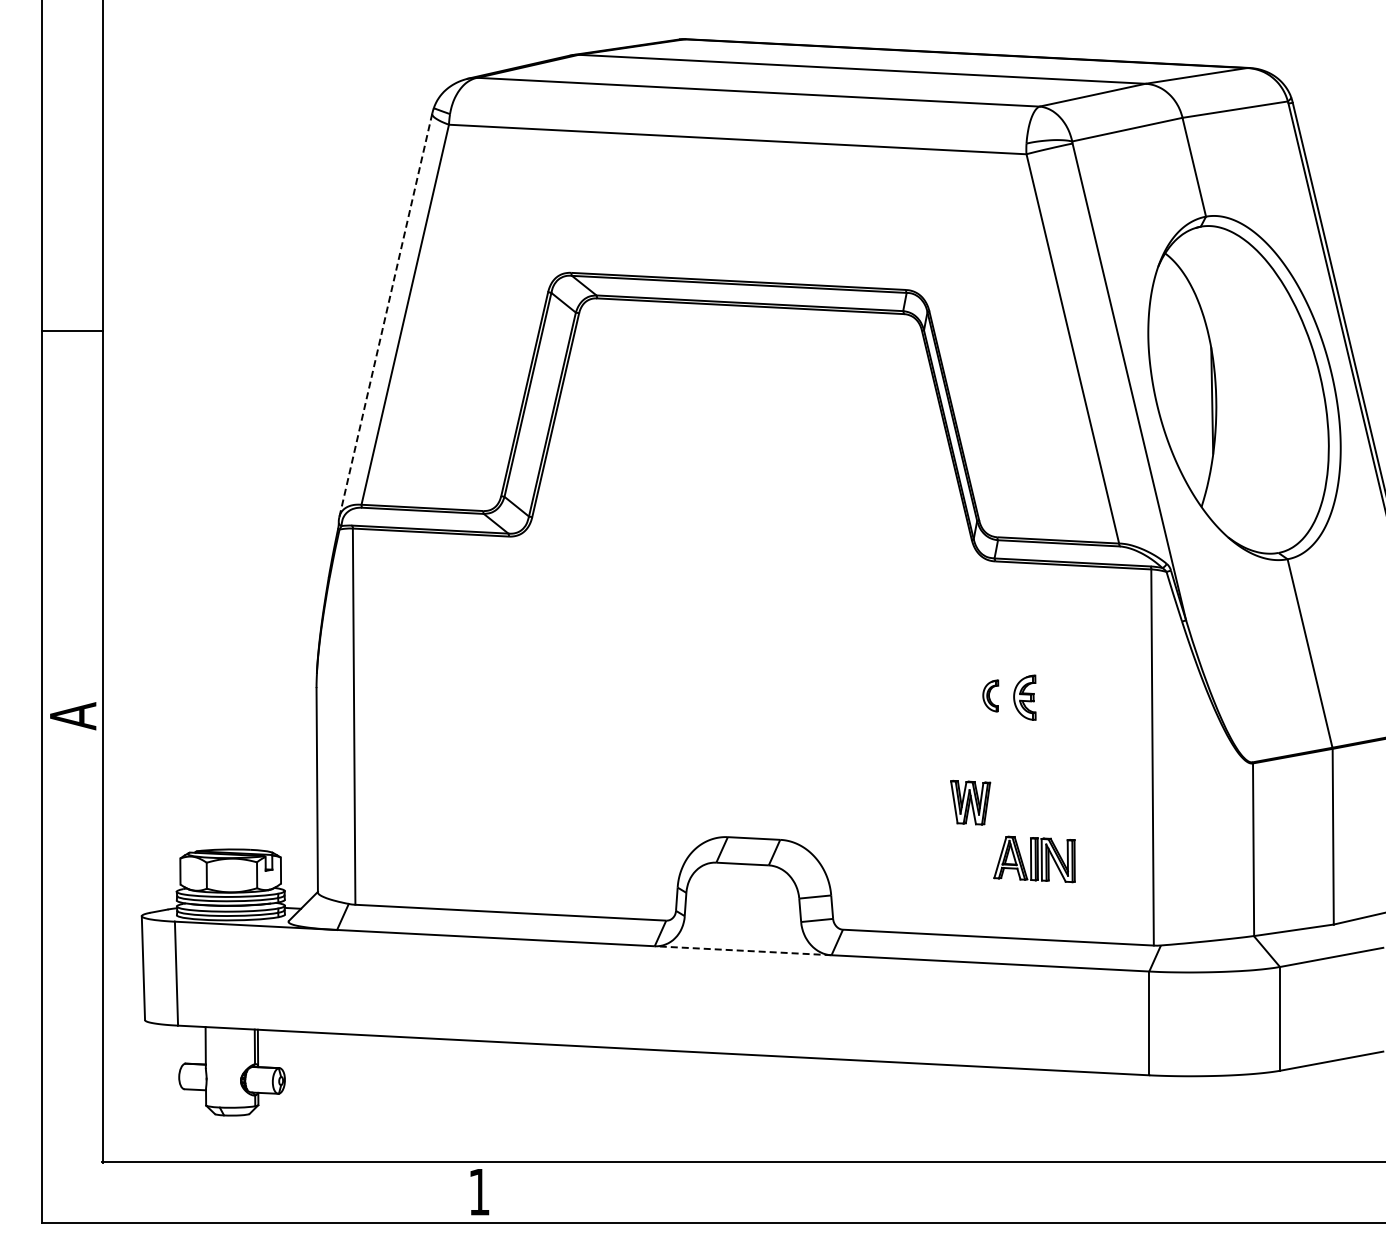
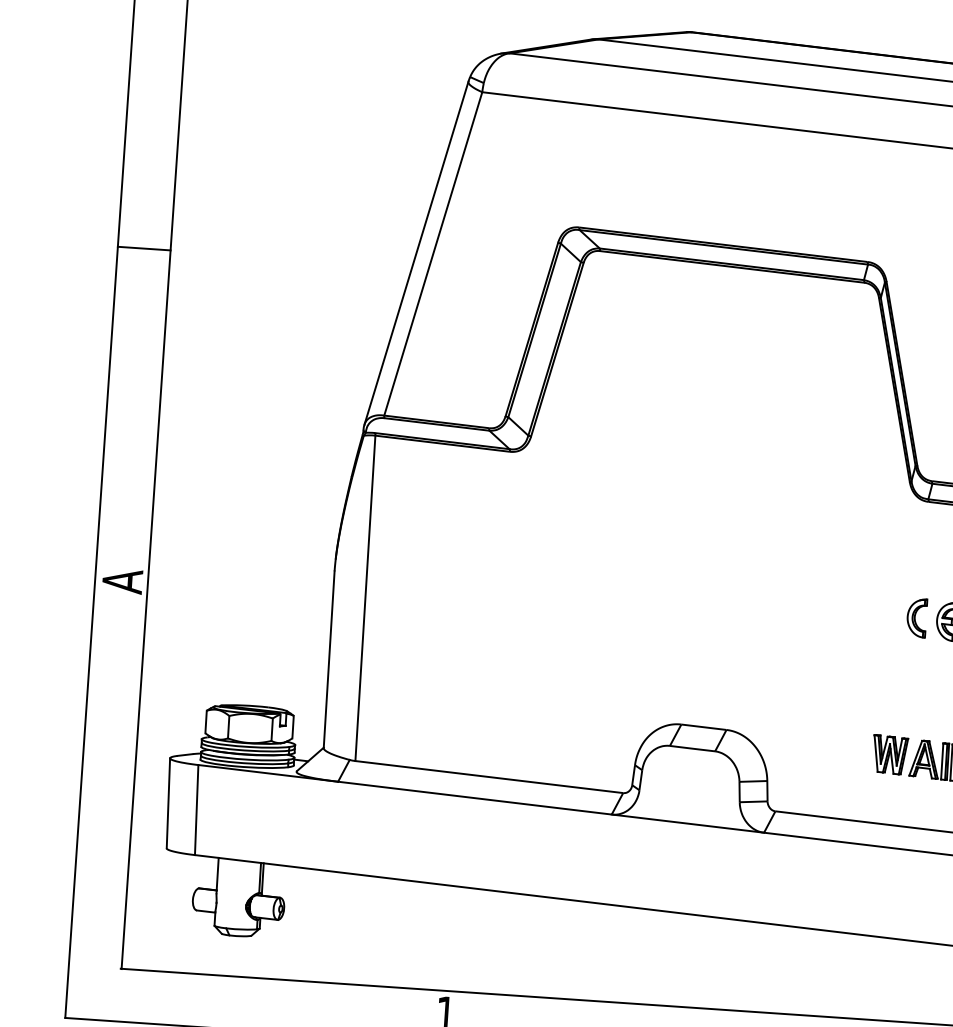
line: (385, 315) -> (416, 253), dashed -> solid
part: (990, 695) -> (916, 617), size x1.43
part: (970, 802) -> (890, 754), moved
line: (743, 950) -> (688, 823), dashed -> solid

